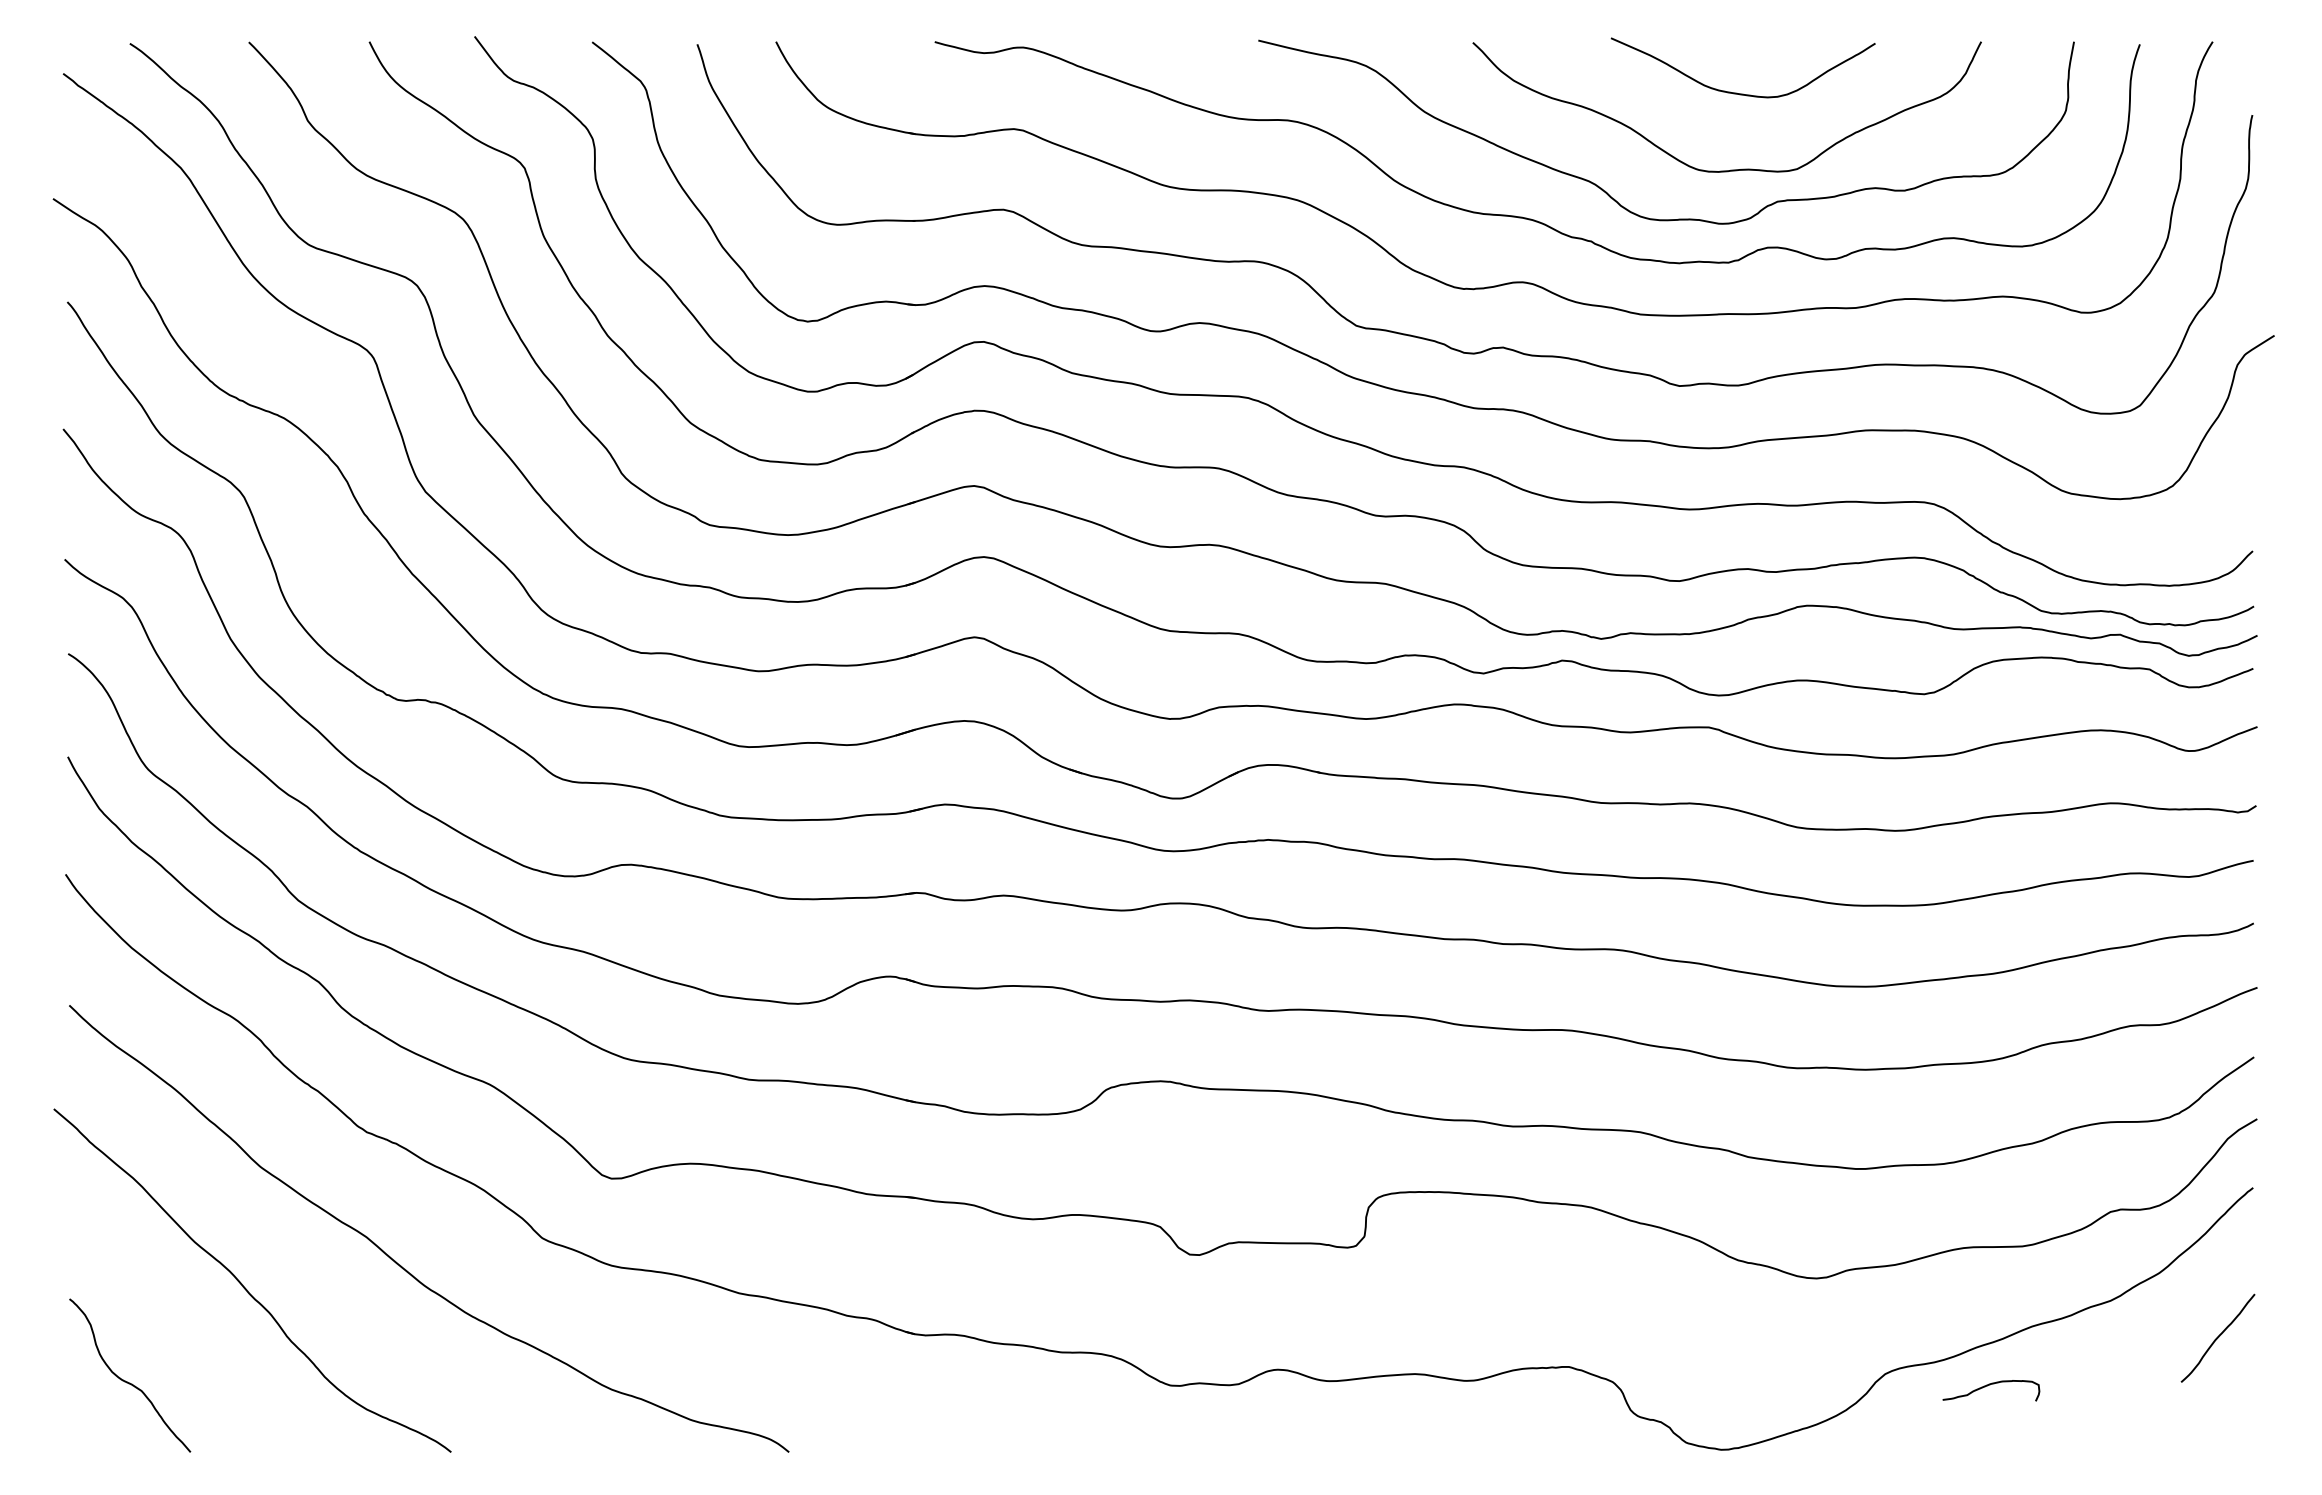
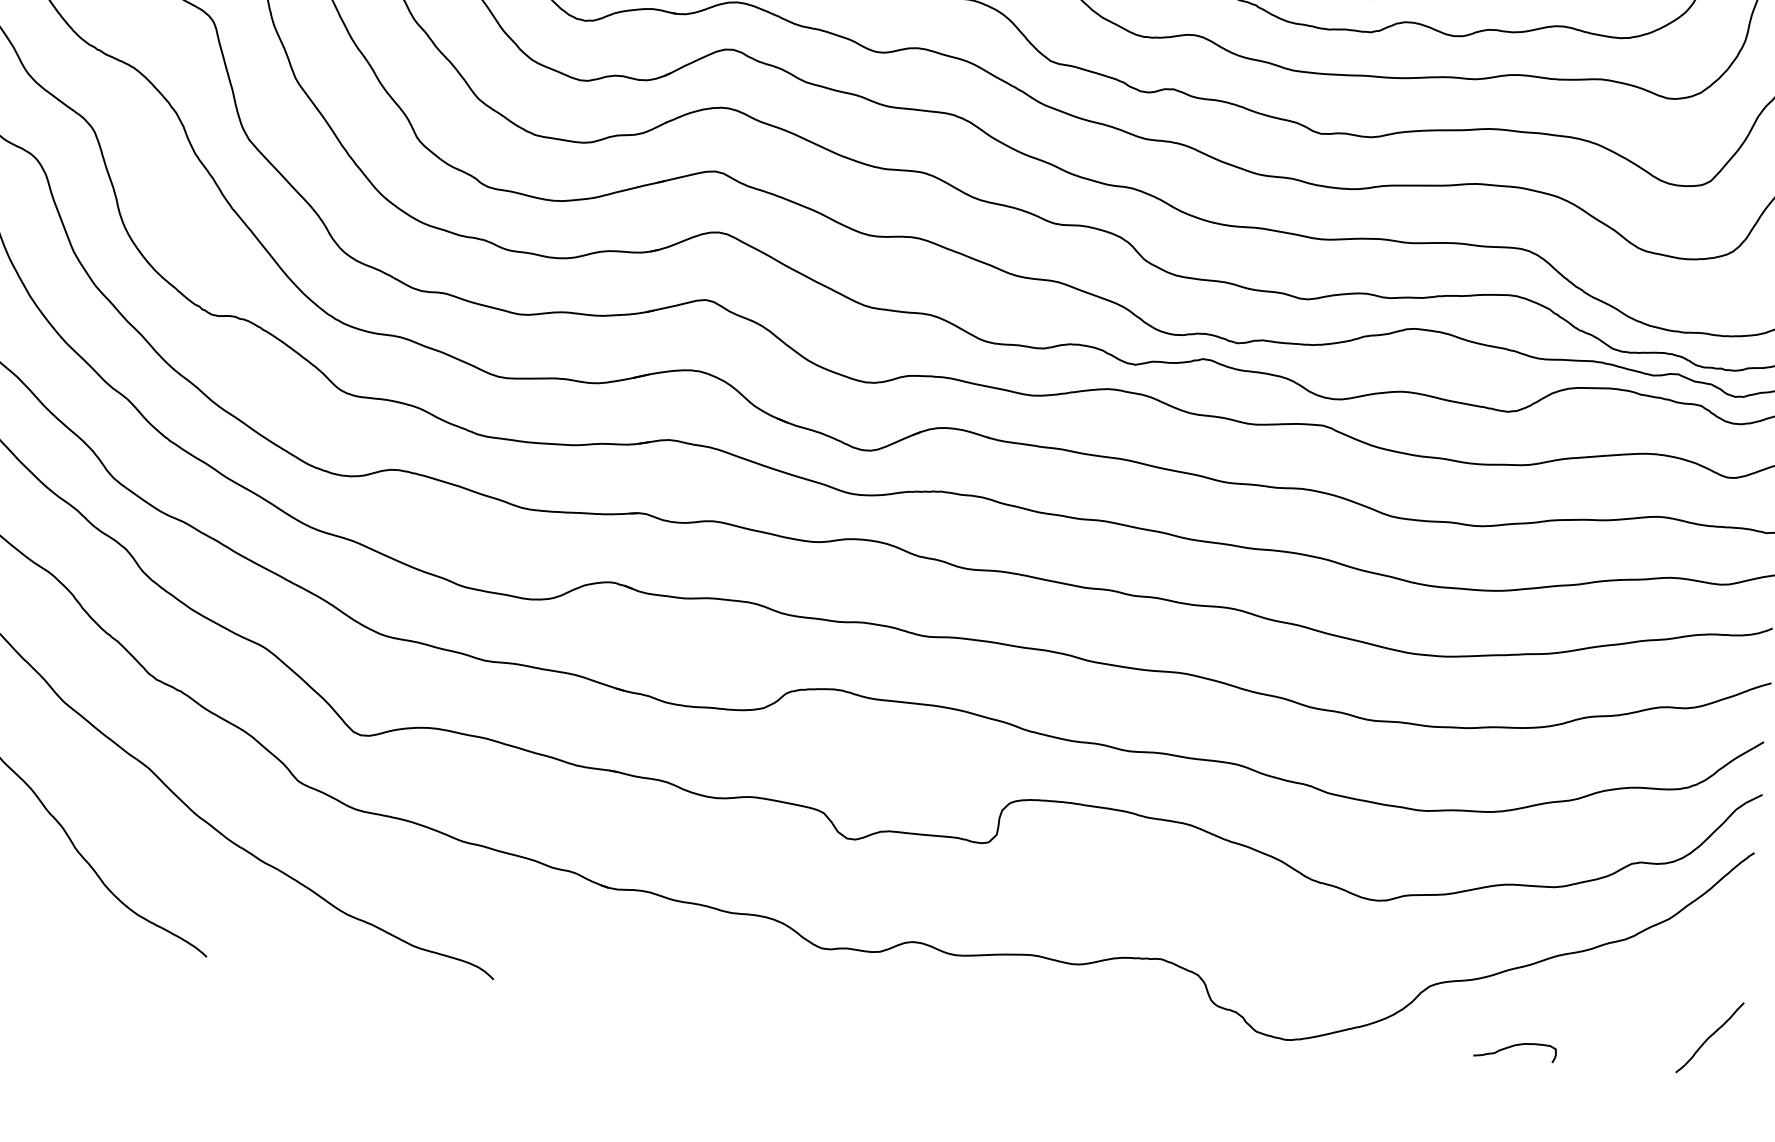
curve: (2217, 1337) -> (1709, 1037), moved
curve: (1990, 1385) -> (1514, 1046), moved

